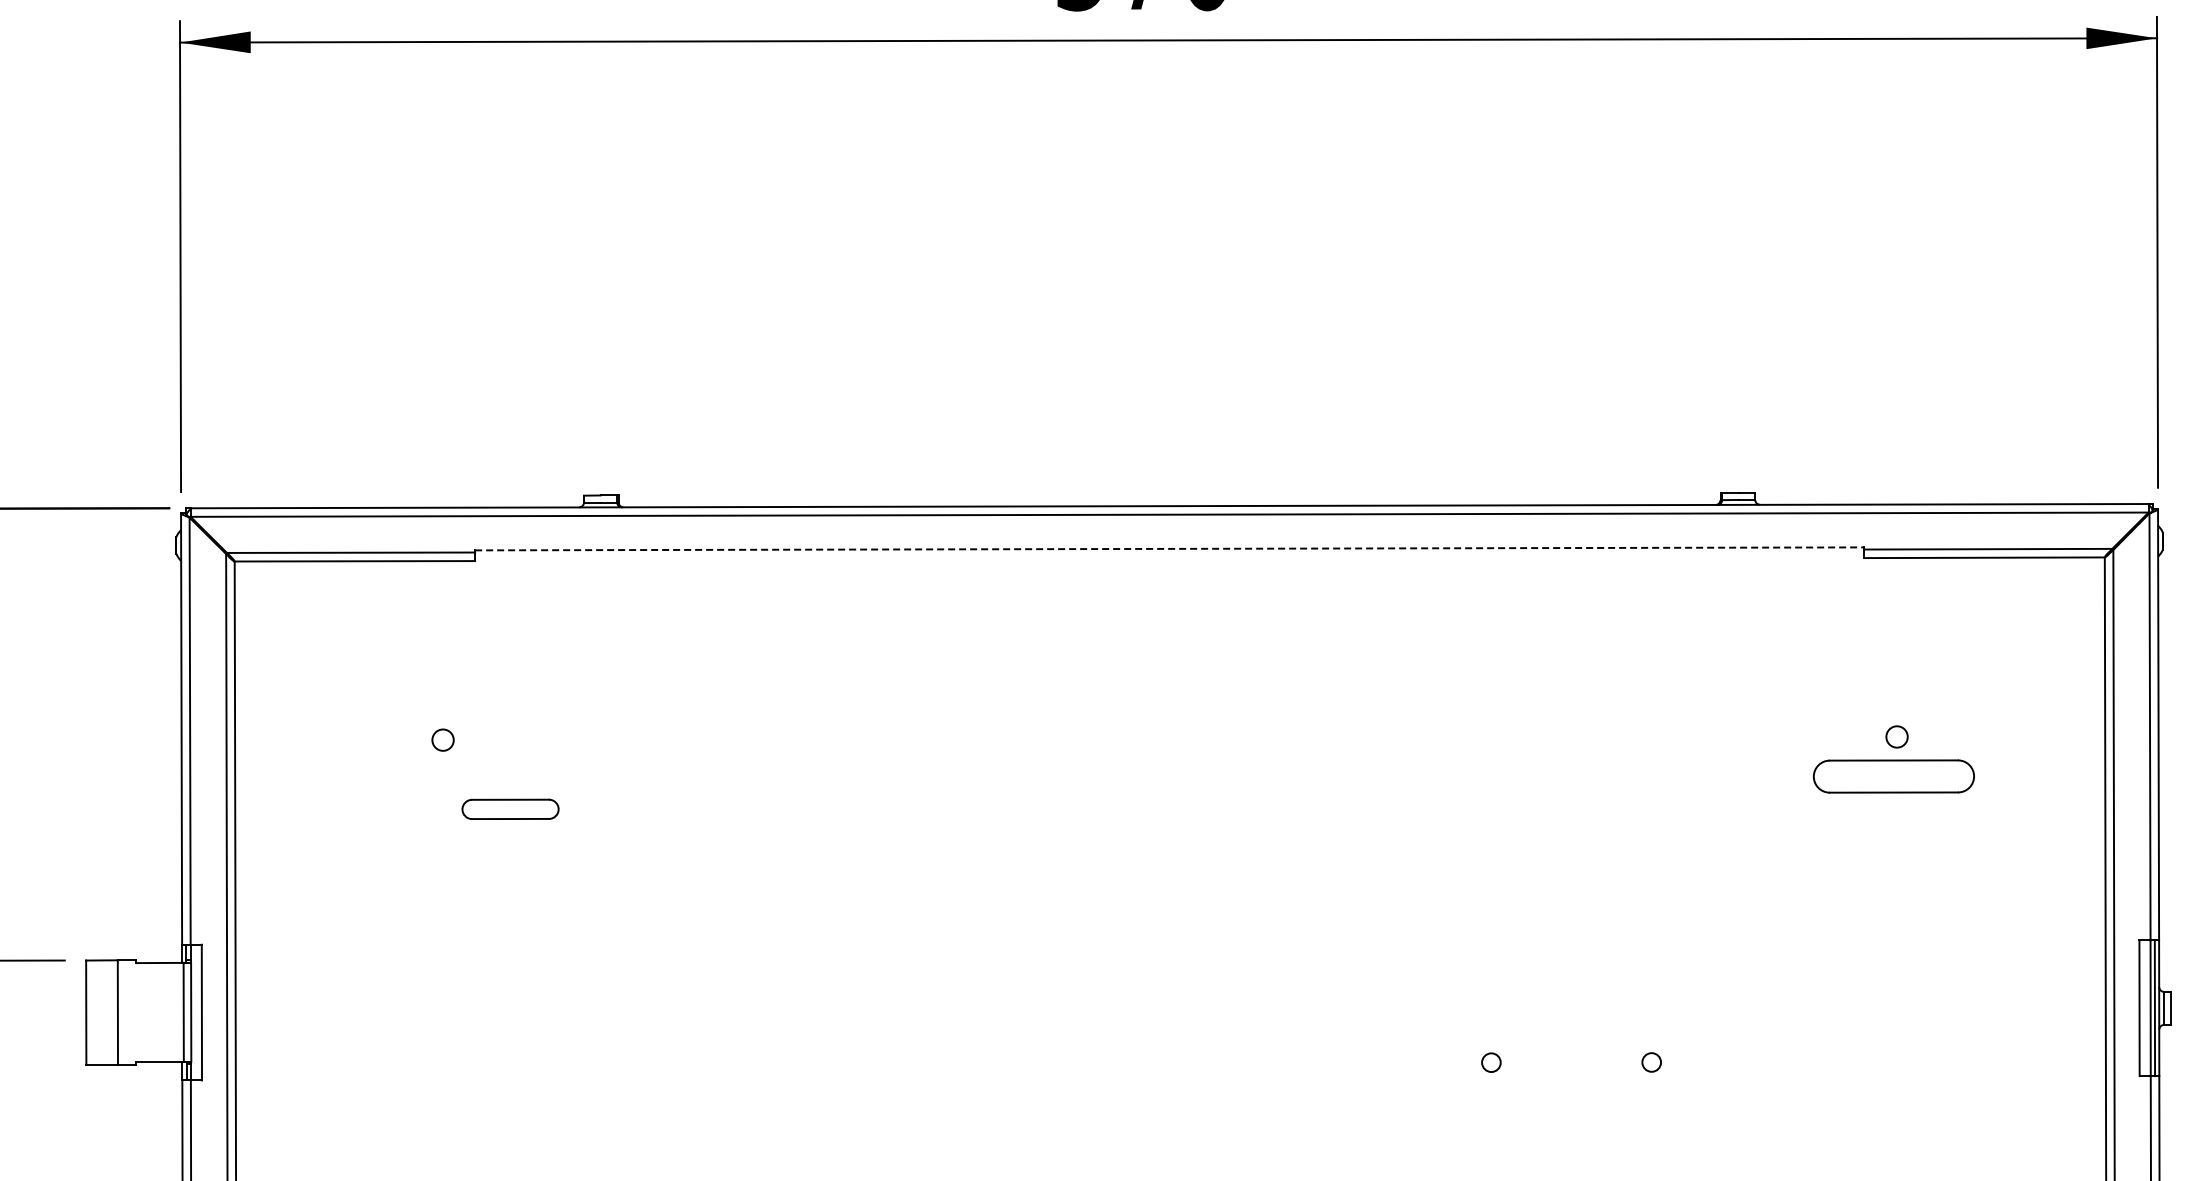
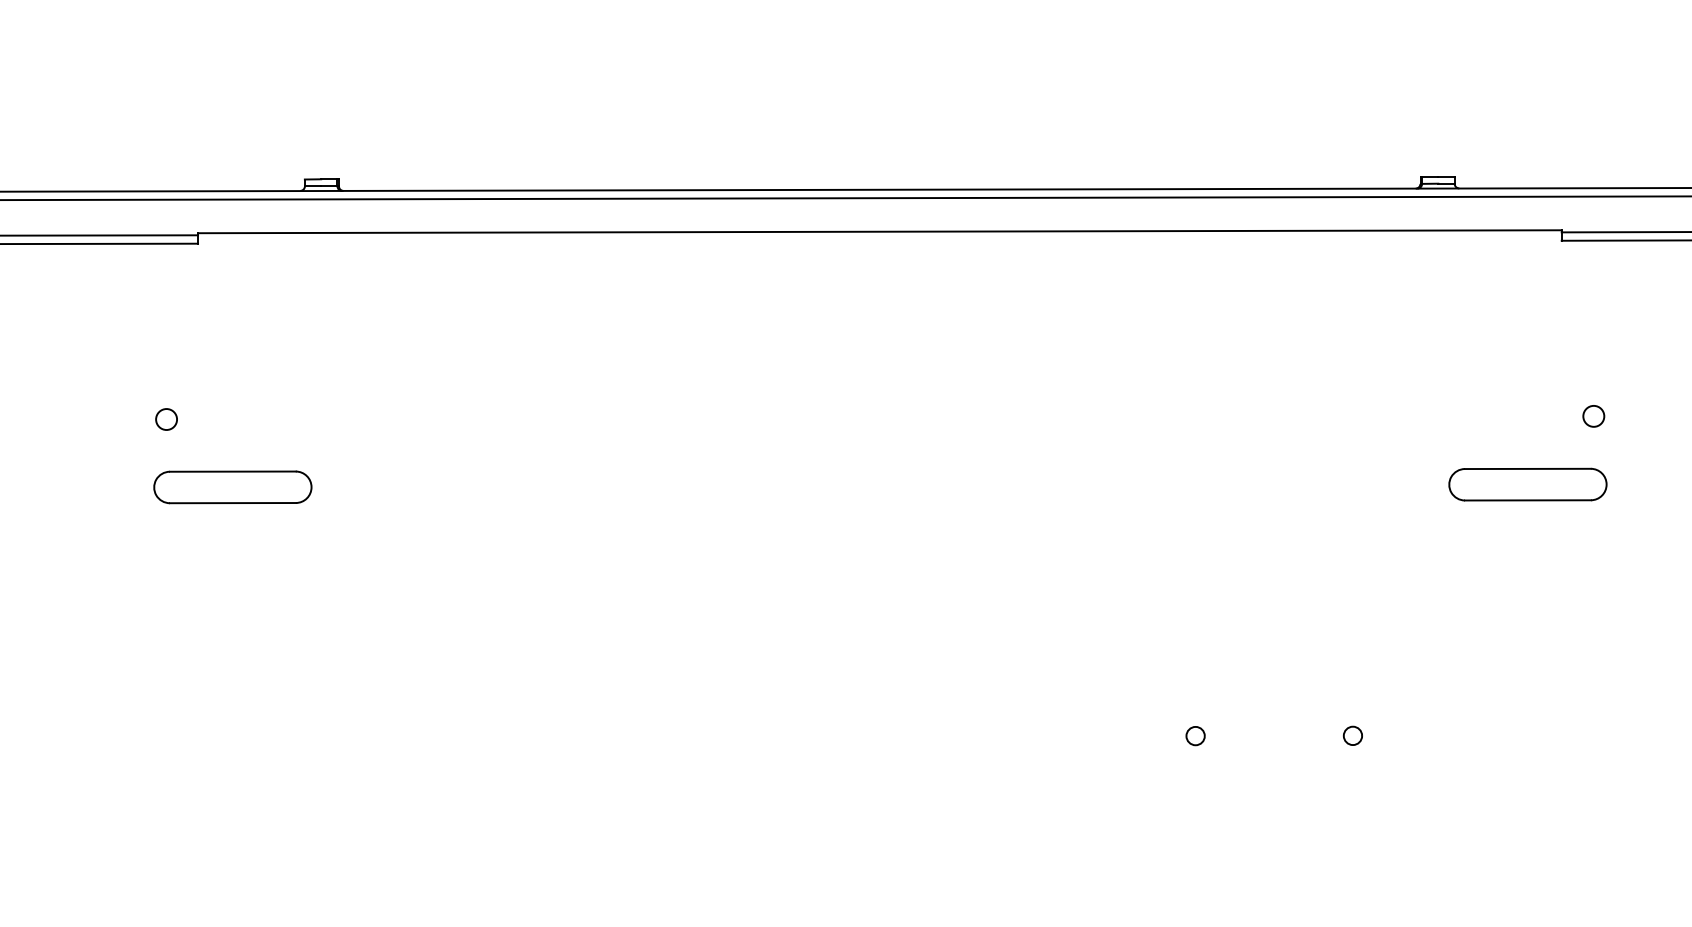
line: (1169, 548) -> (879, 231), dashed -> solid
part: (1893, 776) -> (1527, 484), moved
part: (510, 809) -> (232, 487), size x1.67

